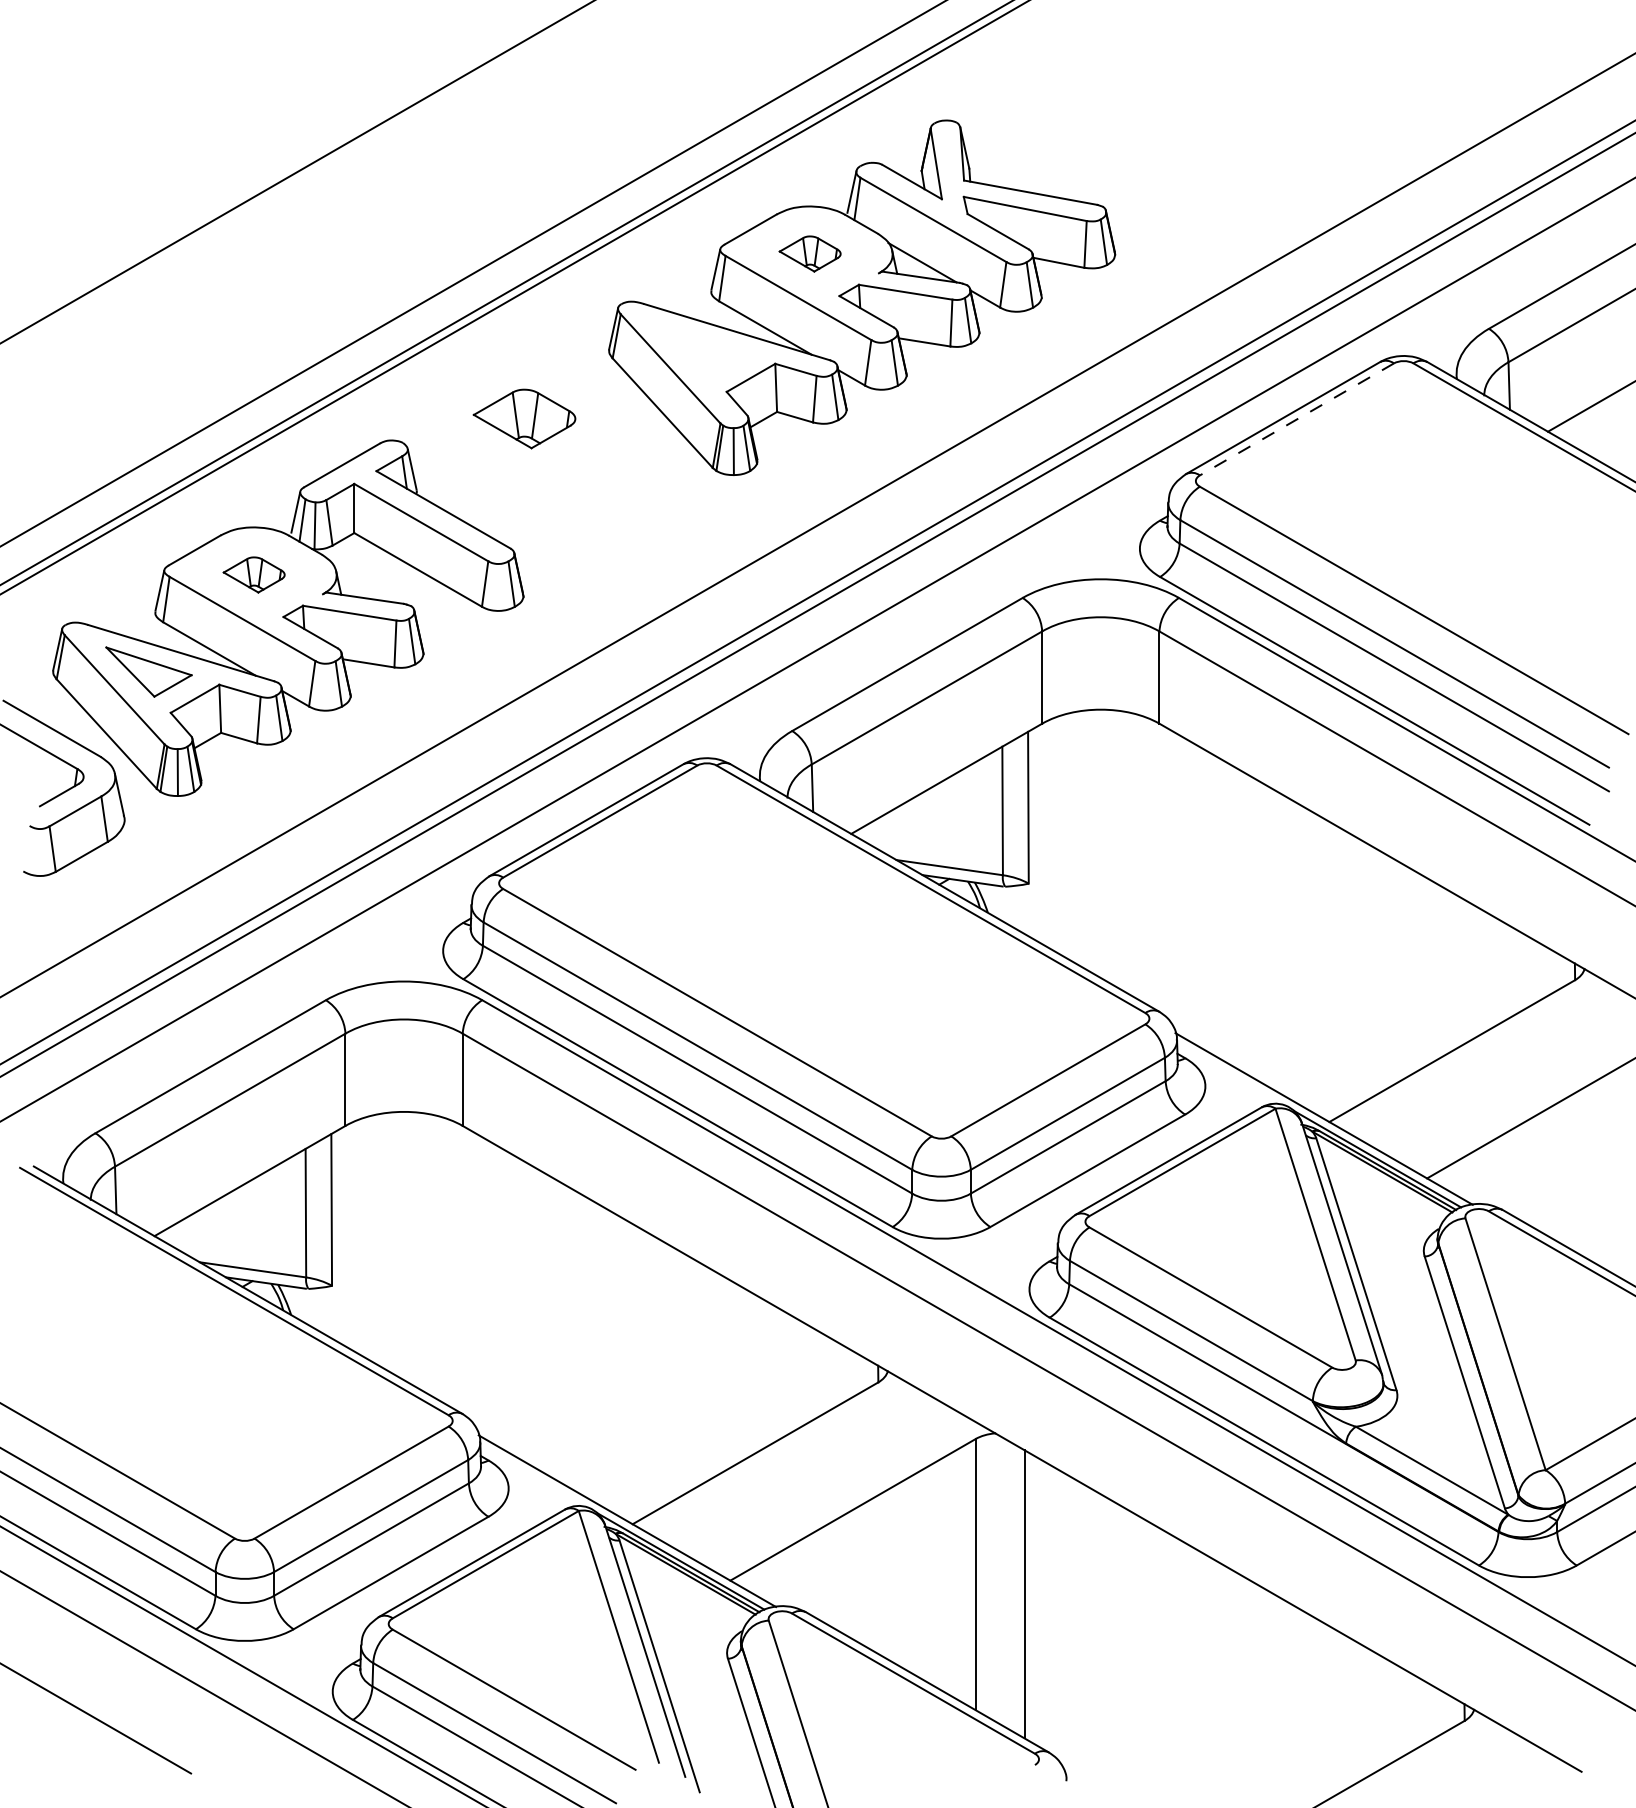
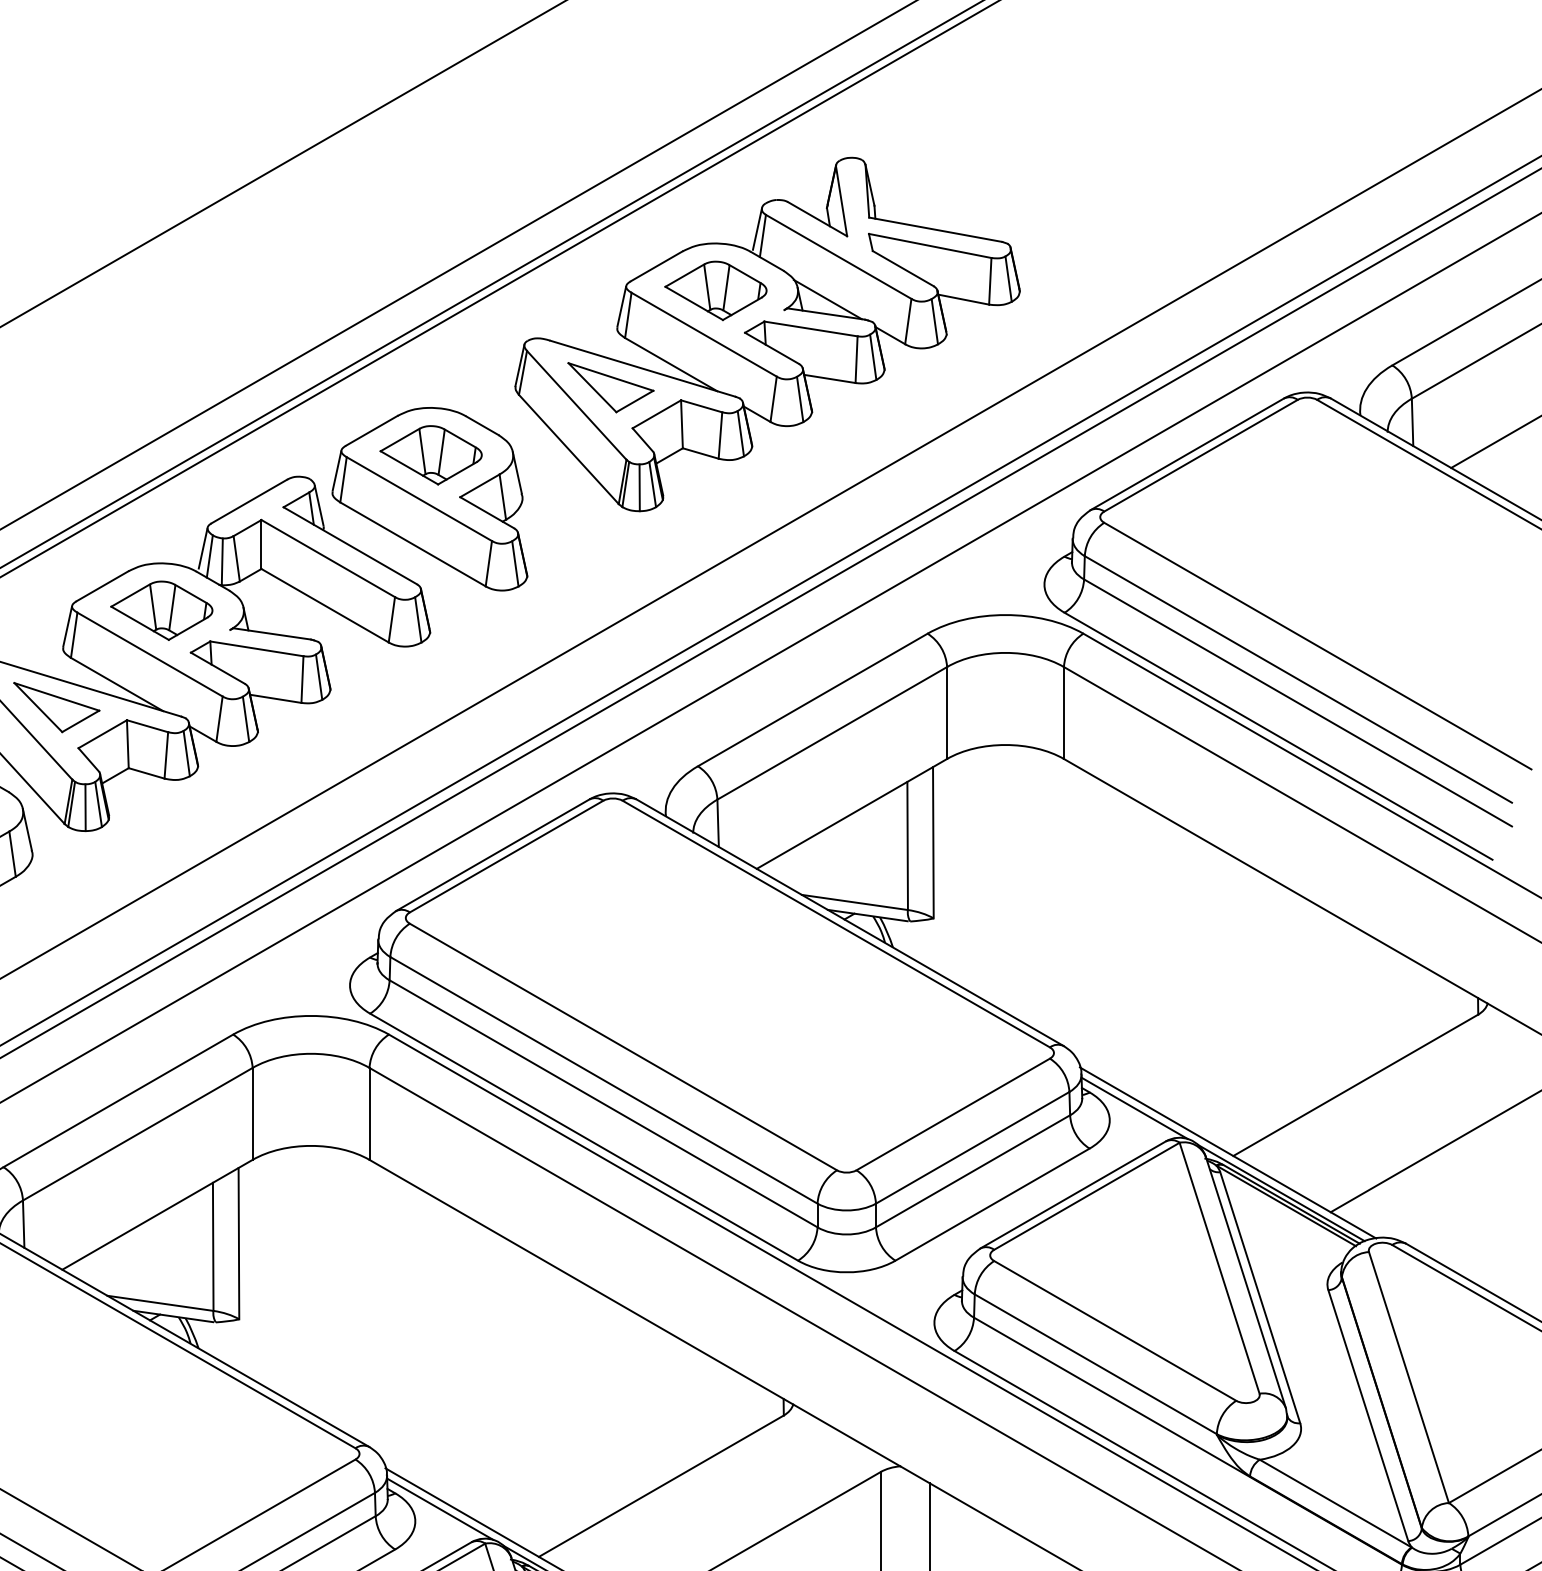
part: (809, 253) -> (715, 290), size x1.67
part: (704, 350) -> (610, 387), added
line: (1296, 419) -> (1200, 455), dashed -> solid
part: (522, 462) -> (429, 498), added
part: (253, 574) -> (160, 610), size x1.67
line: (1230, 1073) -> (1134, 1107), added
line: (533, 1476) -> (440, 1509), added

